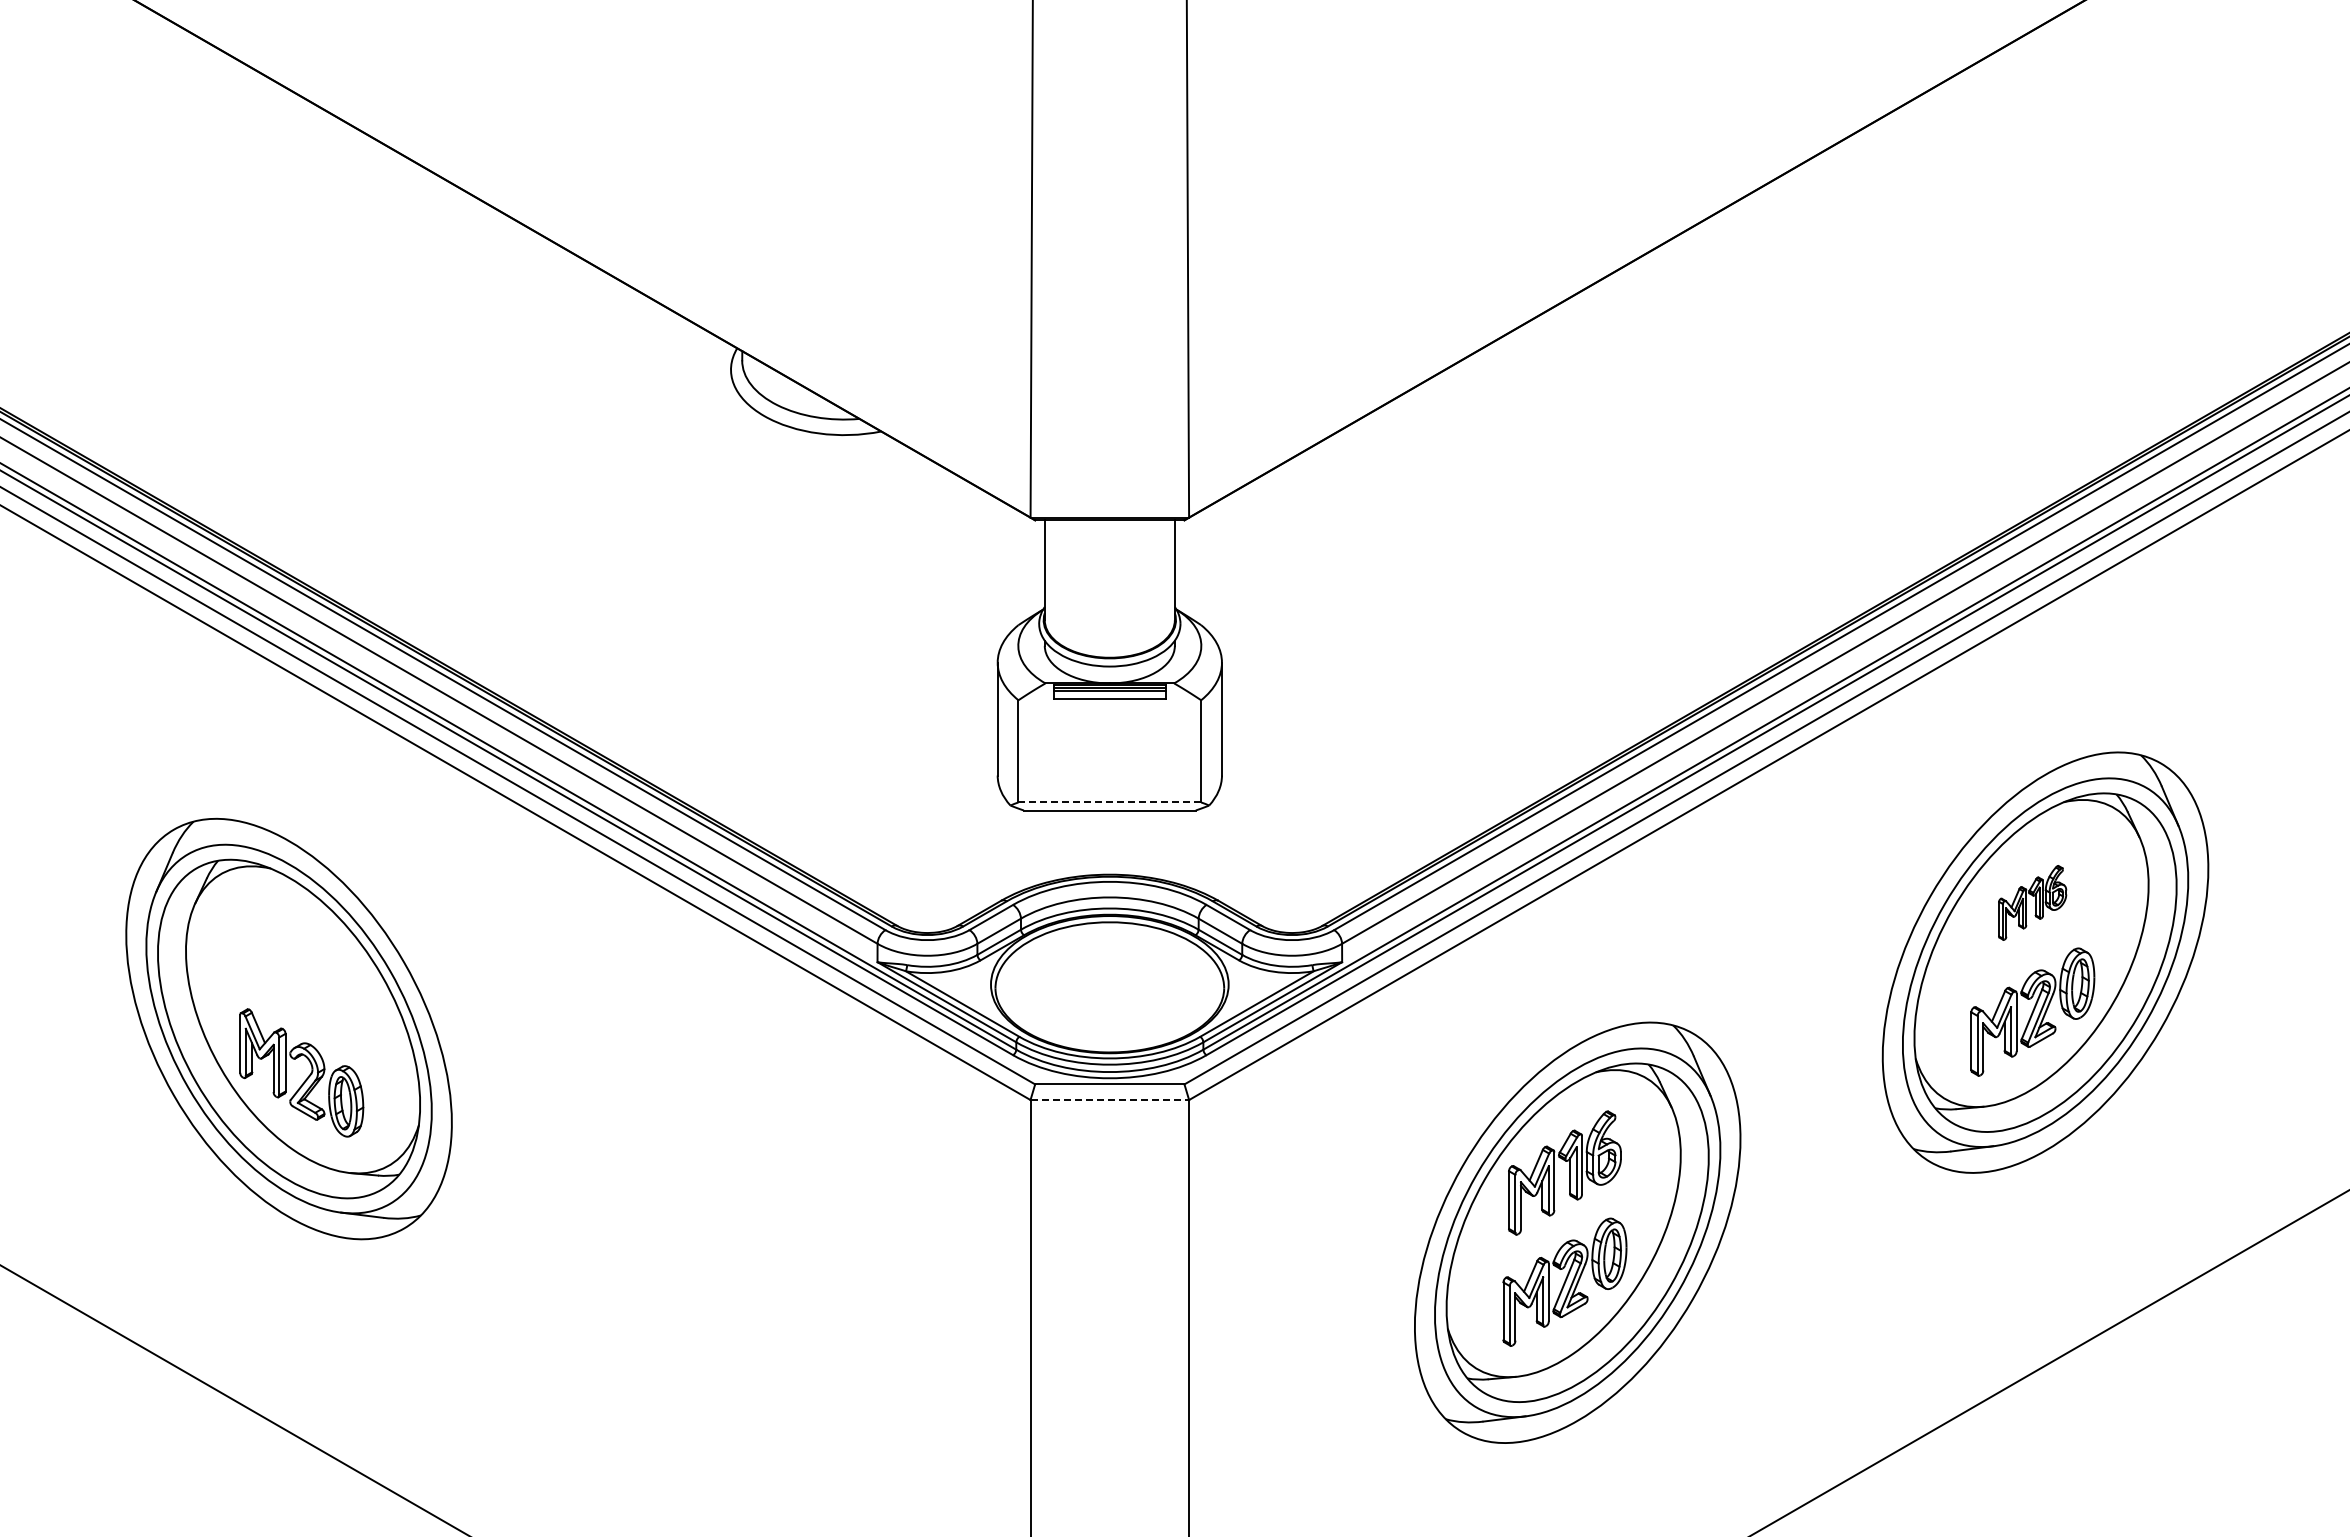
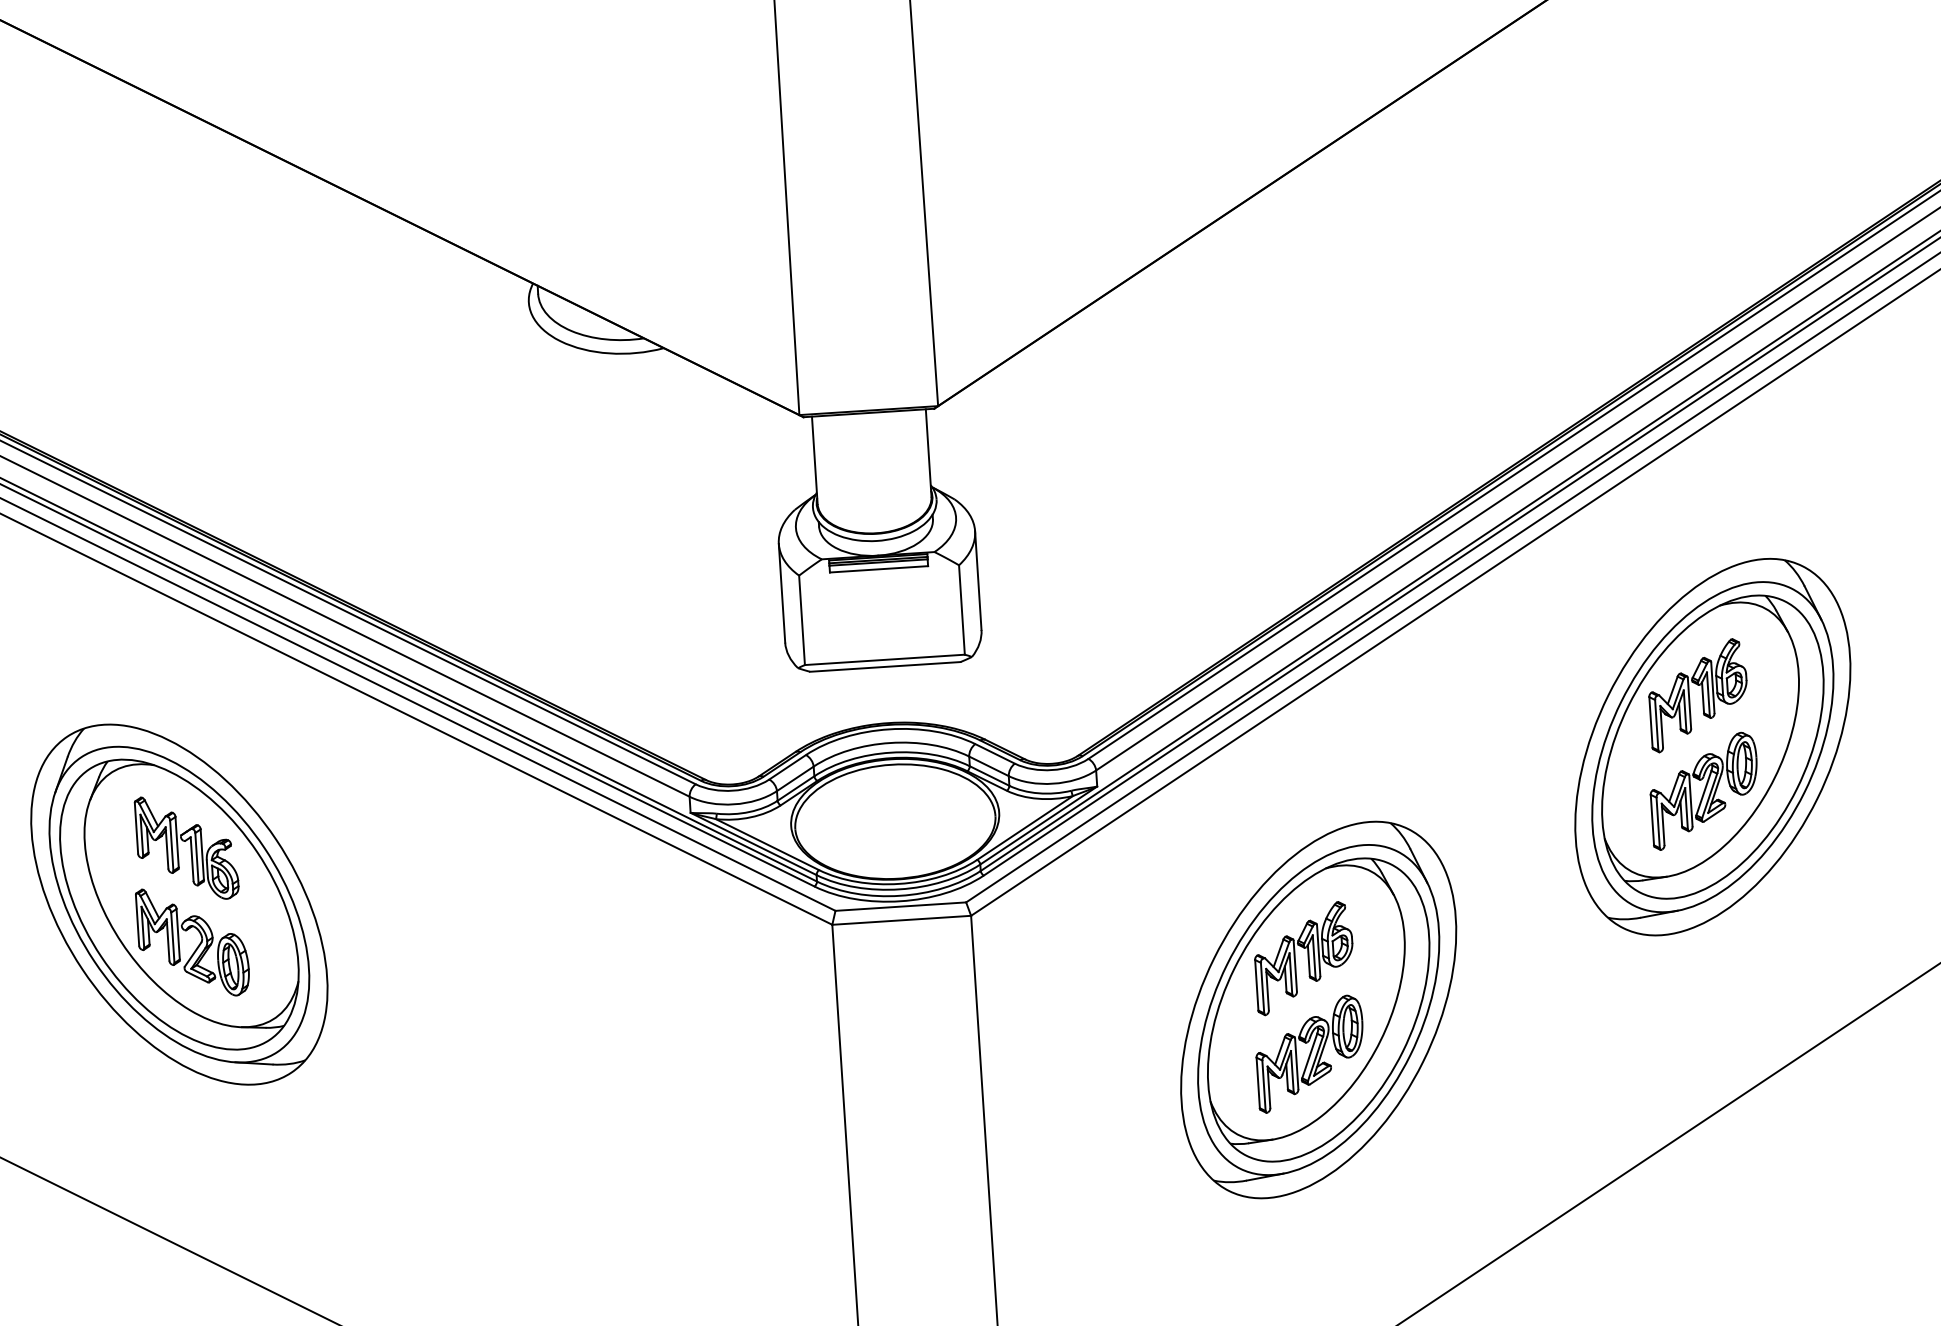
line: (1109, 802) -> (884, 659), dashed -> solid
part: (2032, 902) -> (1698, 695), size x1.67
part: (301, 964) -> (186, 847), added
line: (1110, 1100) -> (902, 920), dashed -> solid

